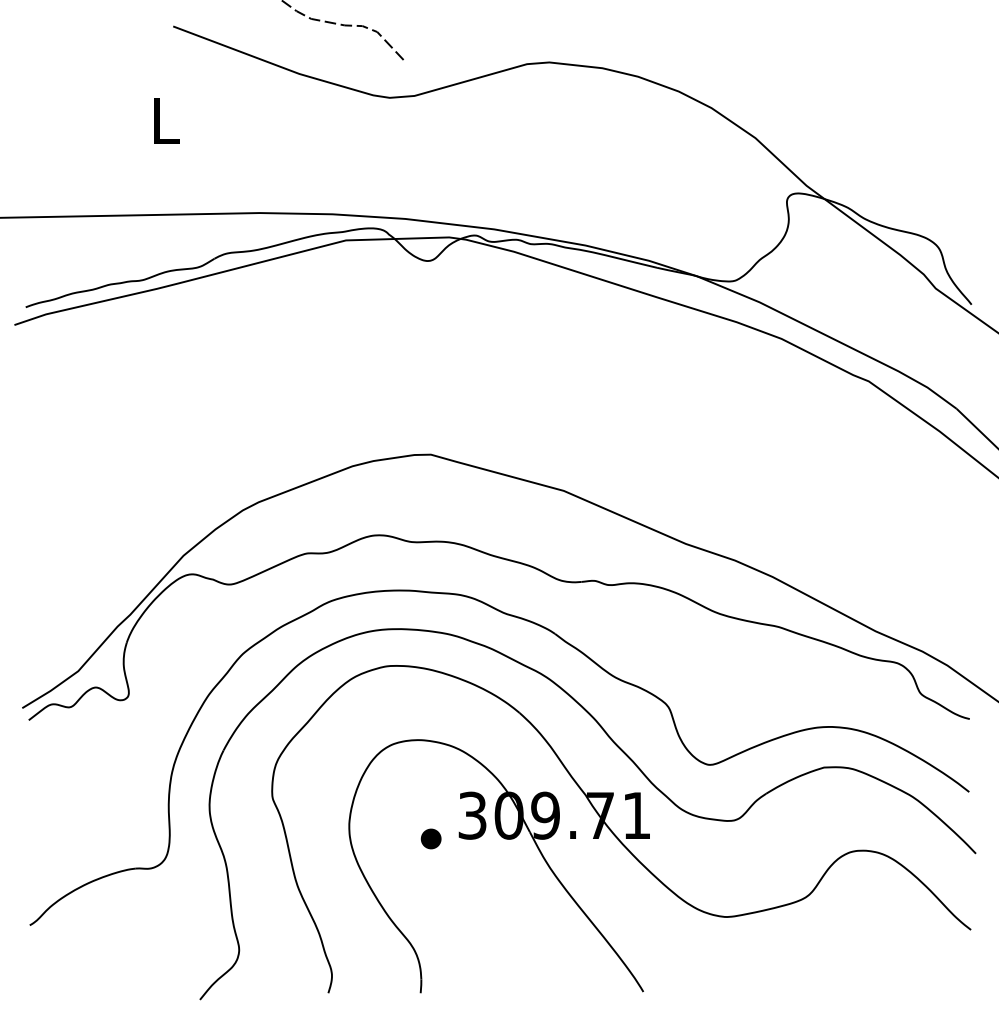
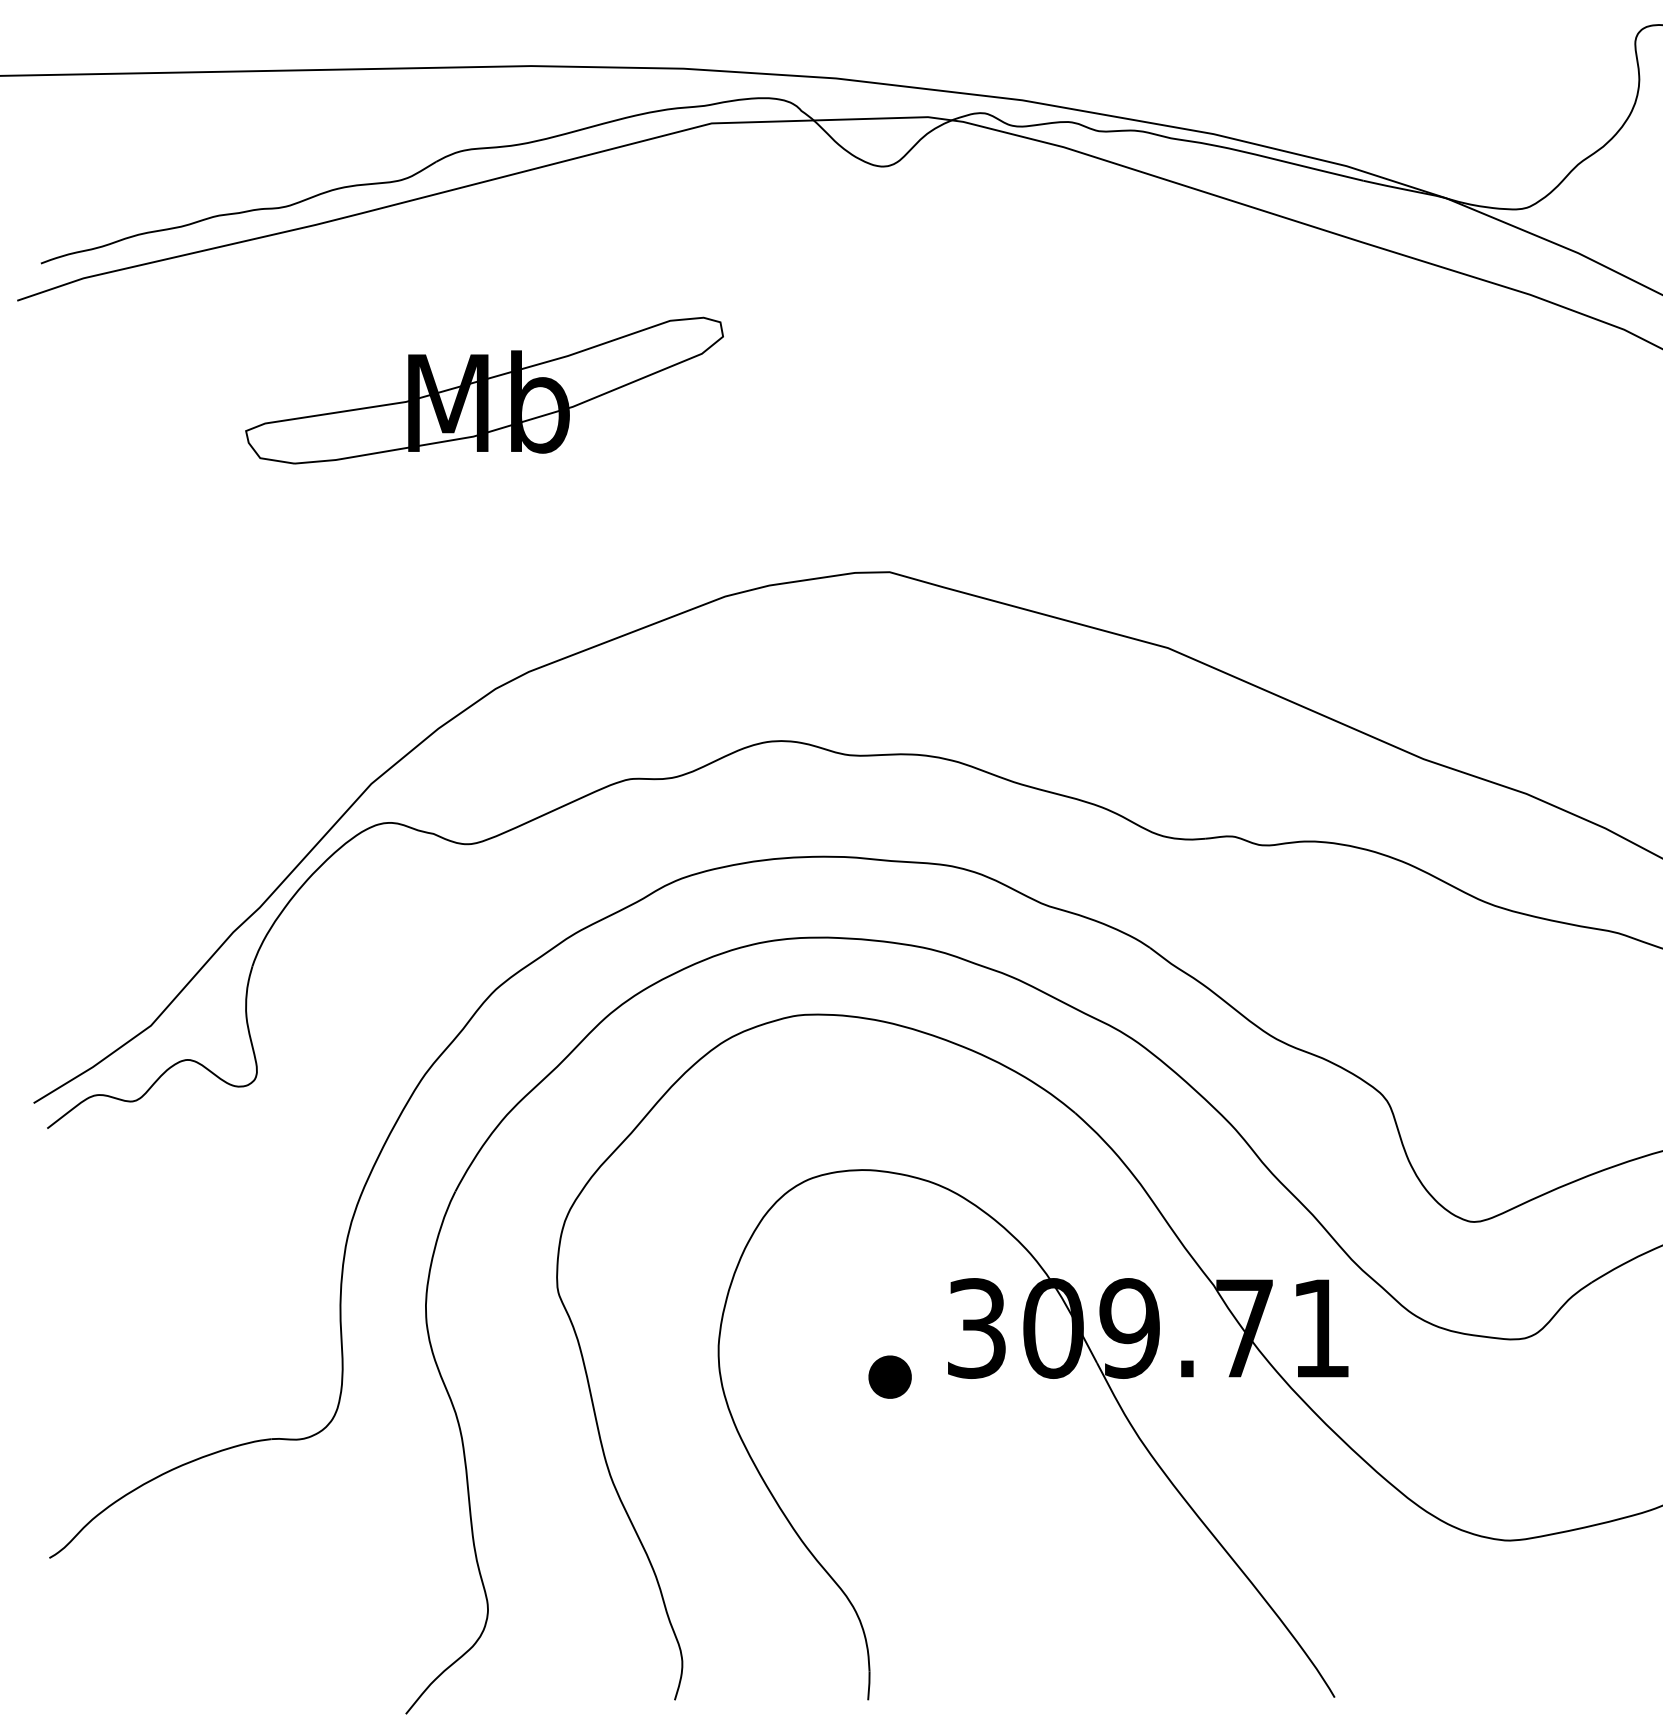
part: (237, 367) -> (484, 389), added

